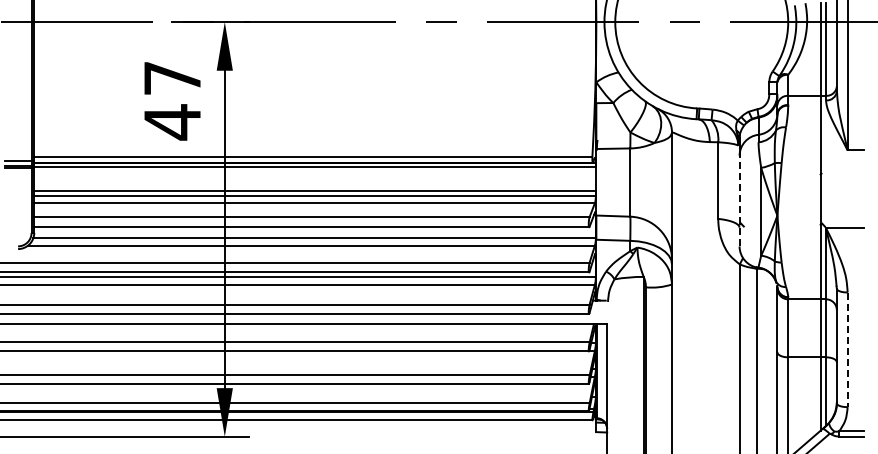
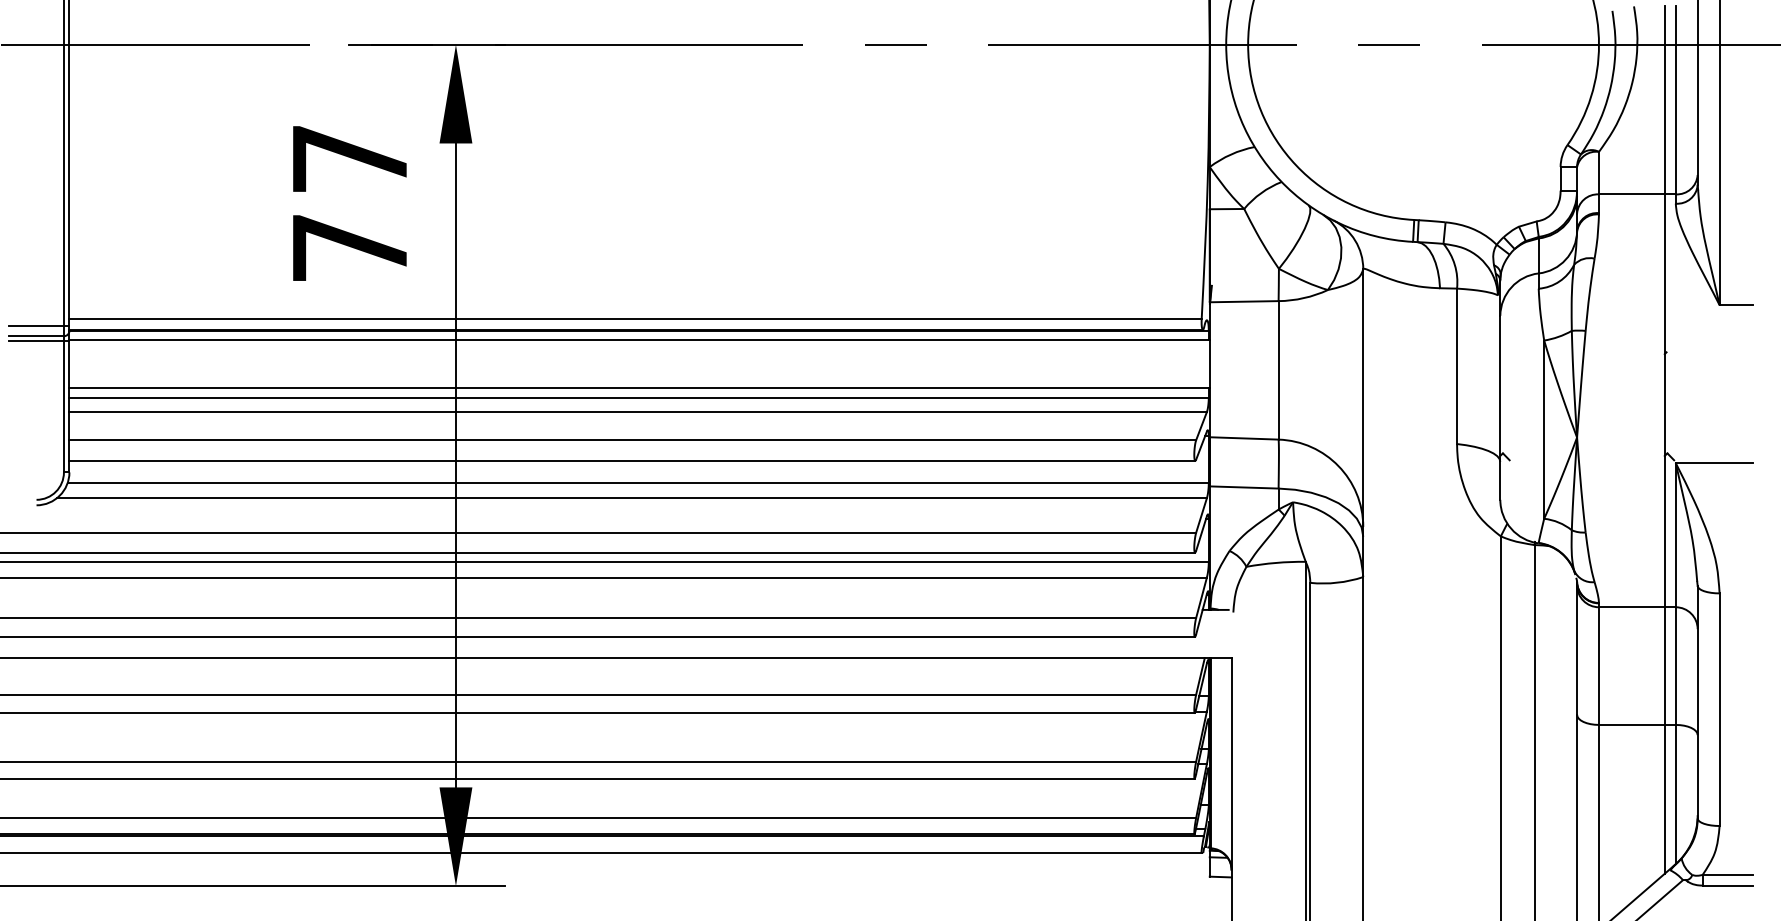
text: (172, 122) -> (349, 248), 47 -> 77
line: (739, 200) -> (1500, 406), dashed -> solid
line: (847, 350) -> (1719, 711), dashed -> solid

